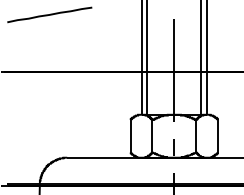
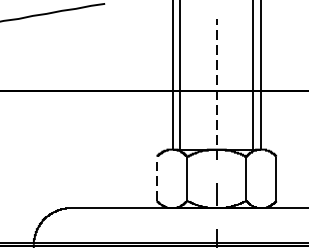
line: (174, 70) -> (216, 89), solid -> dashed
line: (130, 135) -> (157, 177), solid -> dashed

